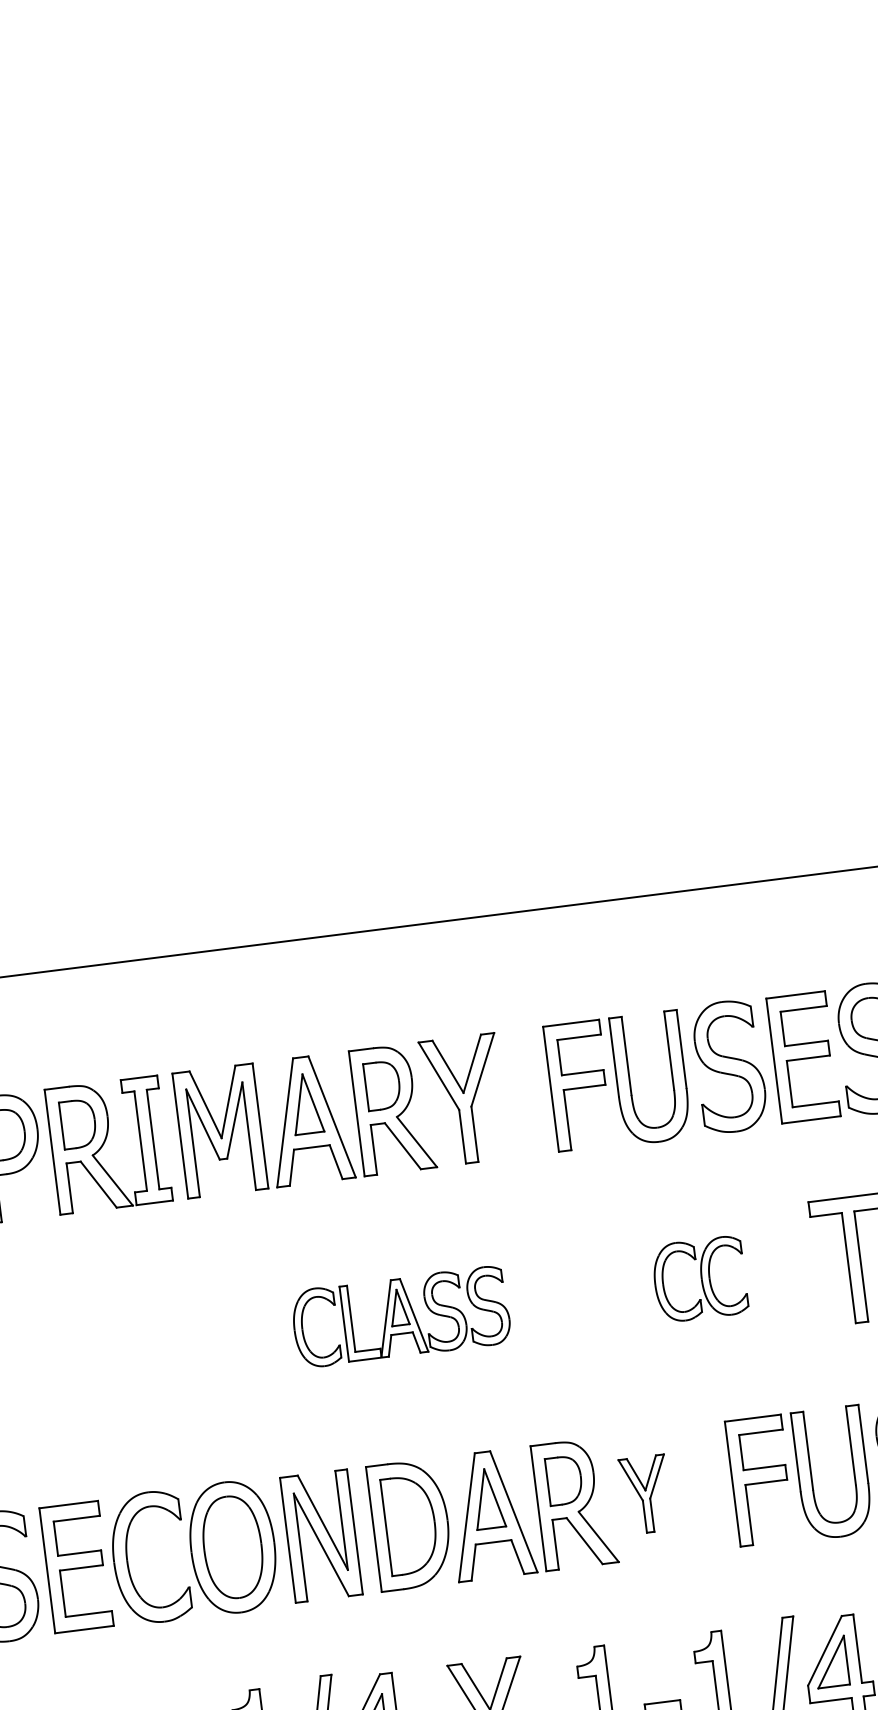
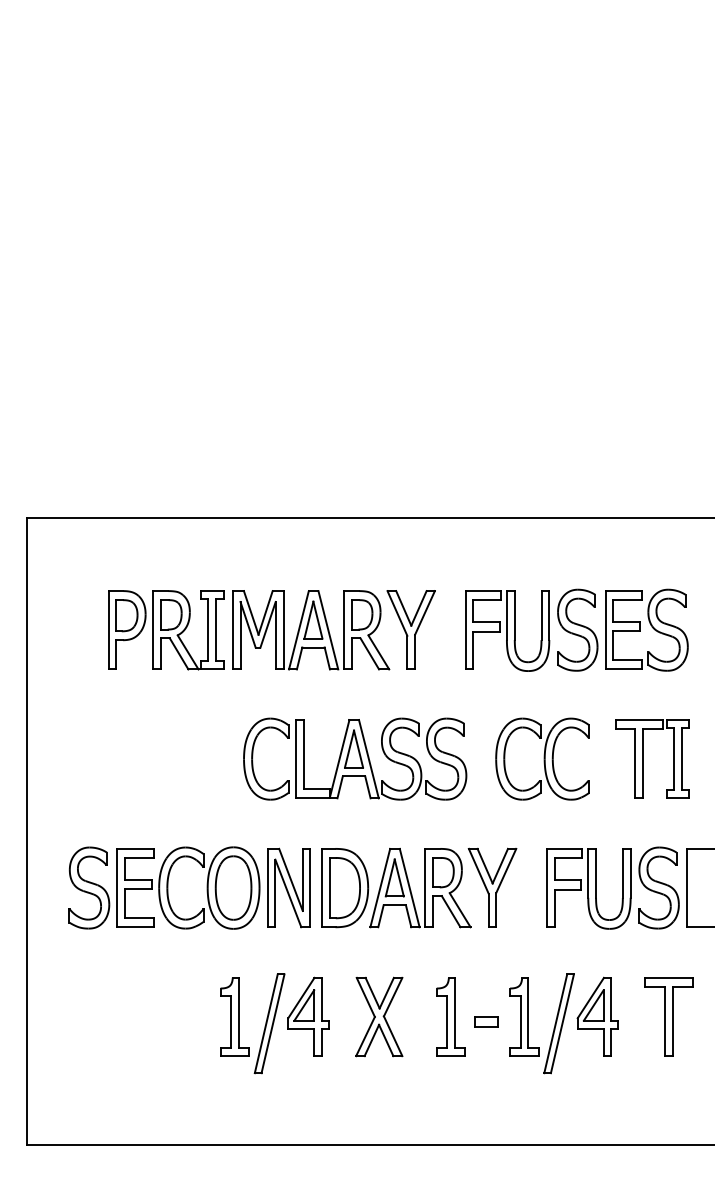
part: (699, 1278) -> (542, 758), size x1.67
part: (401, 1316) -> (355, 758), size x1.67
part: (645, 1494) -> (492, 887), size x1.67

